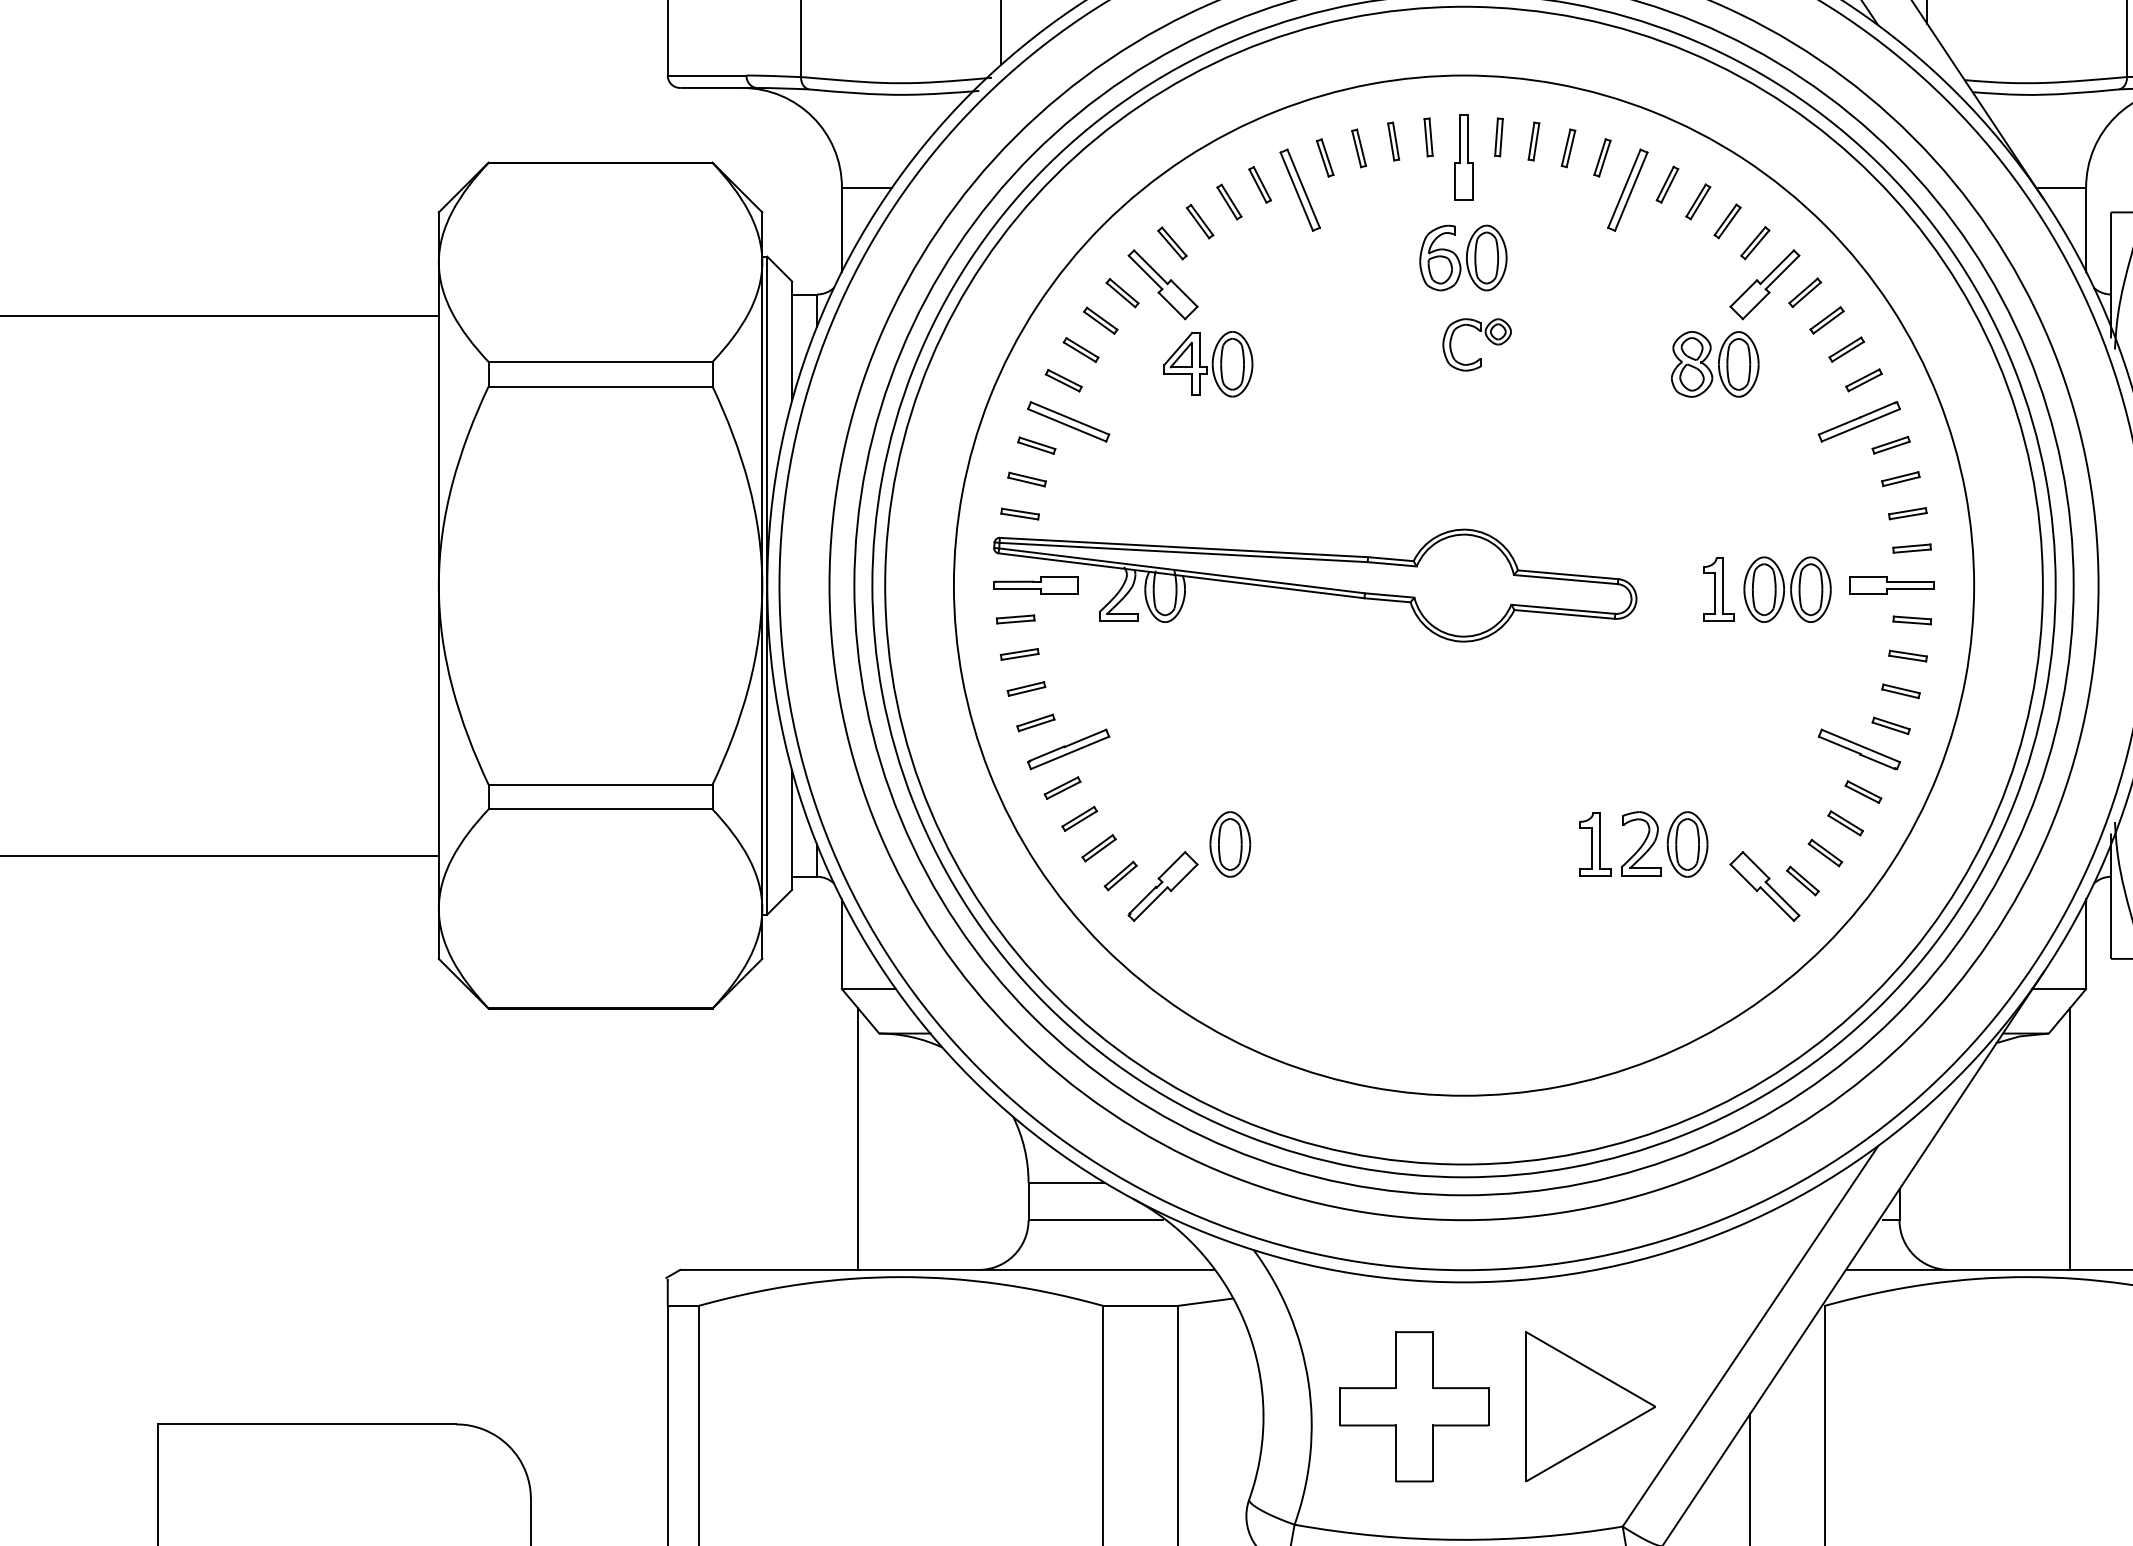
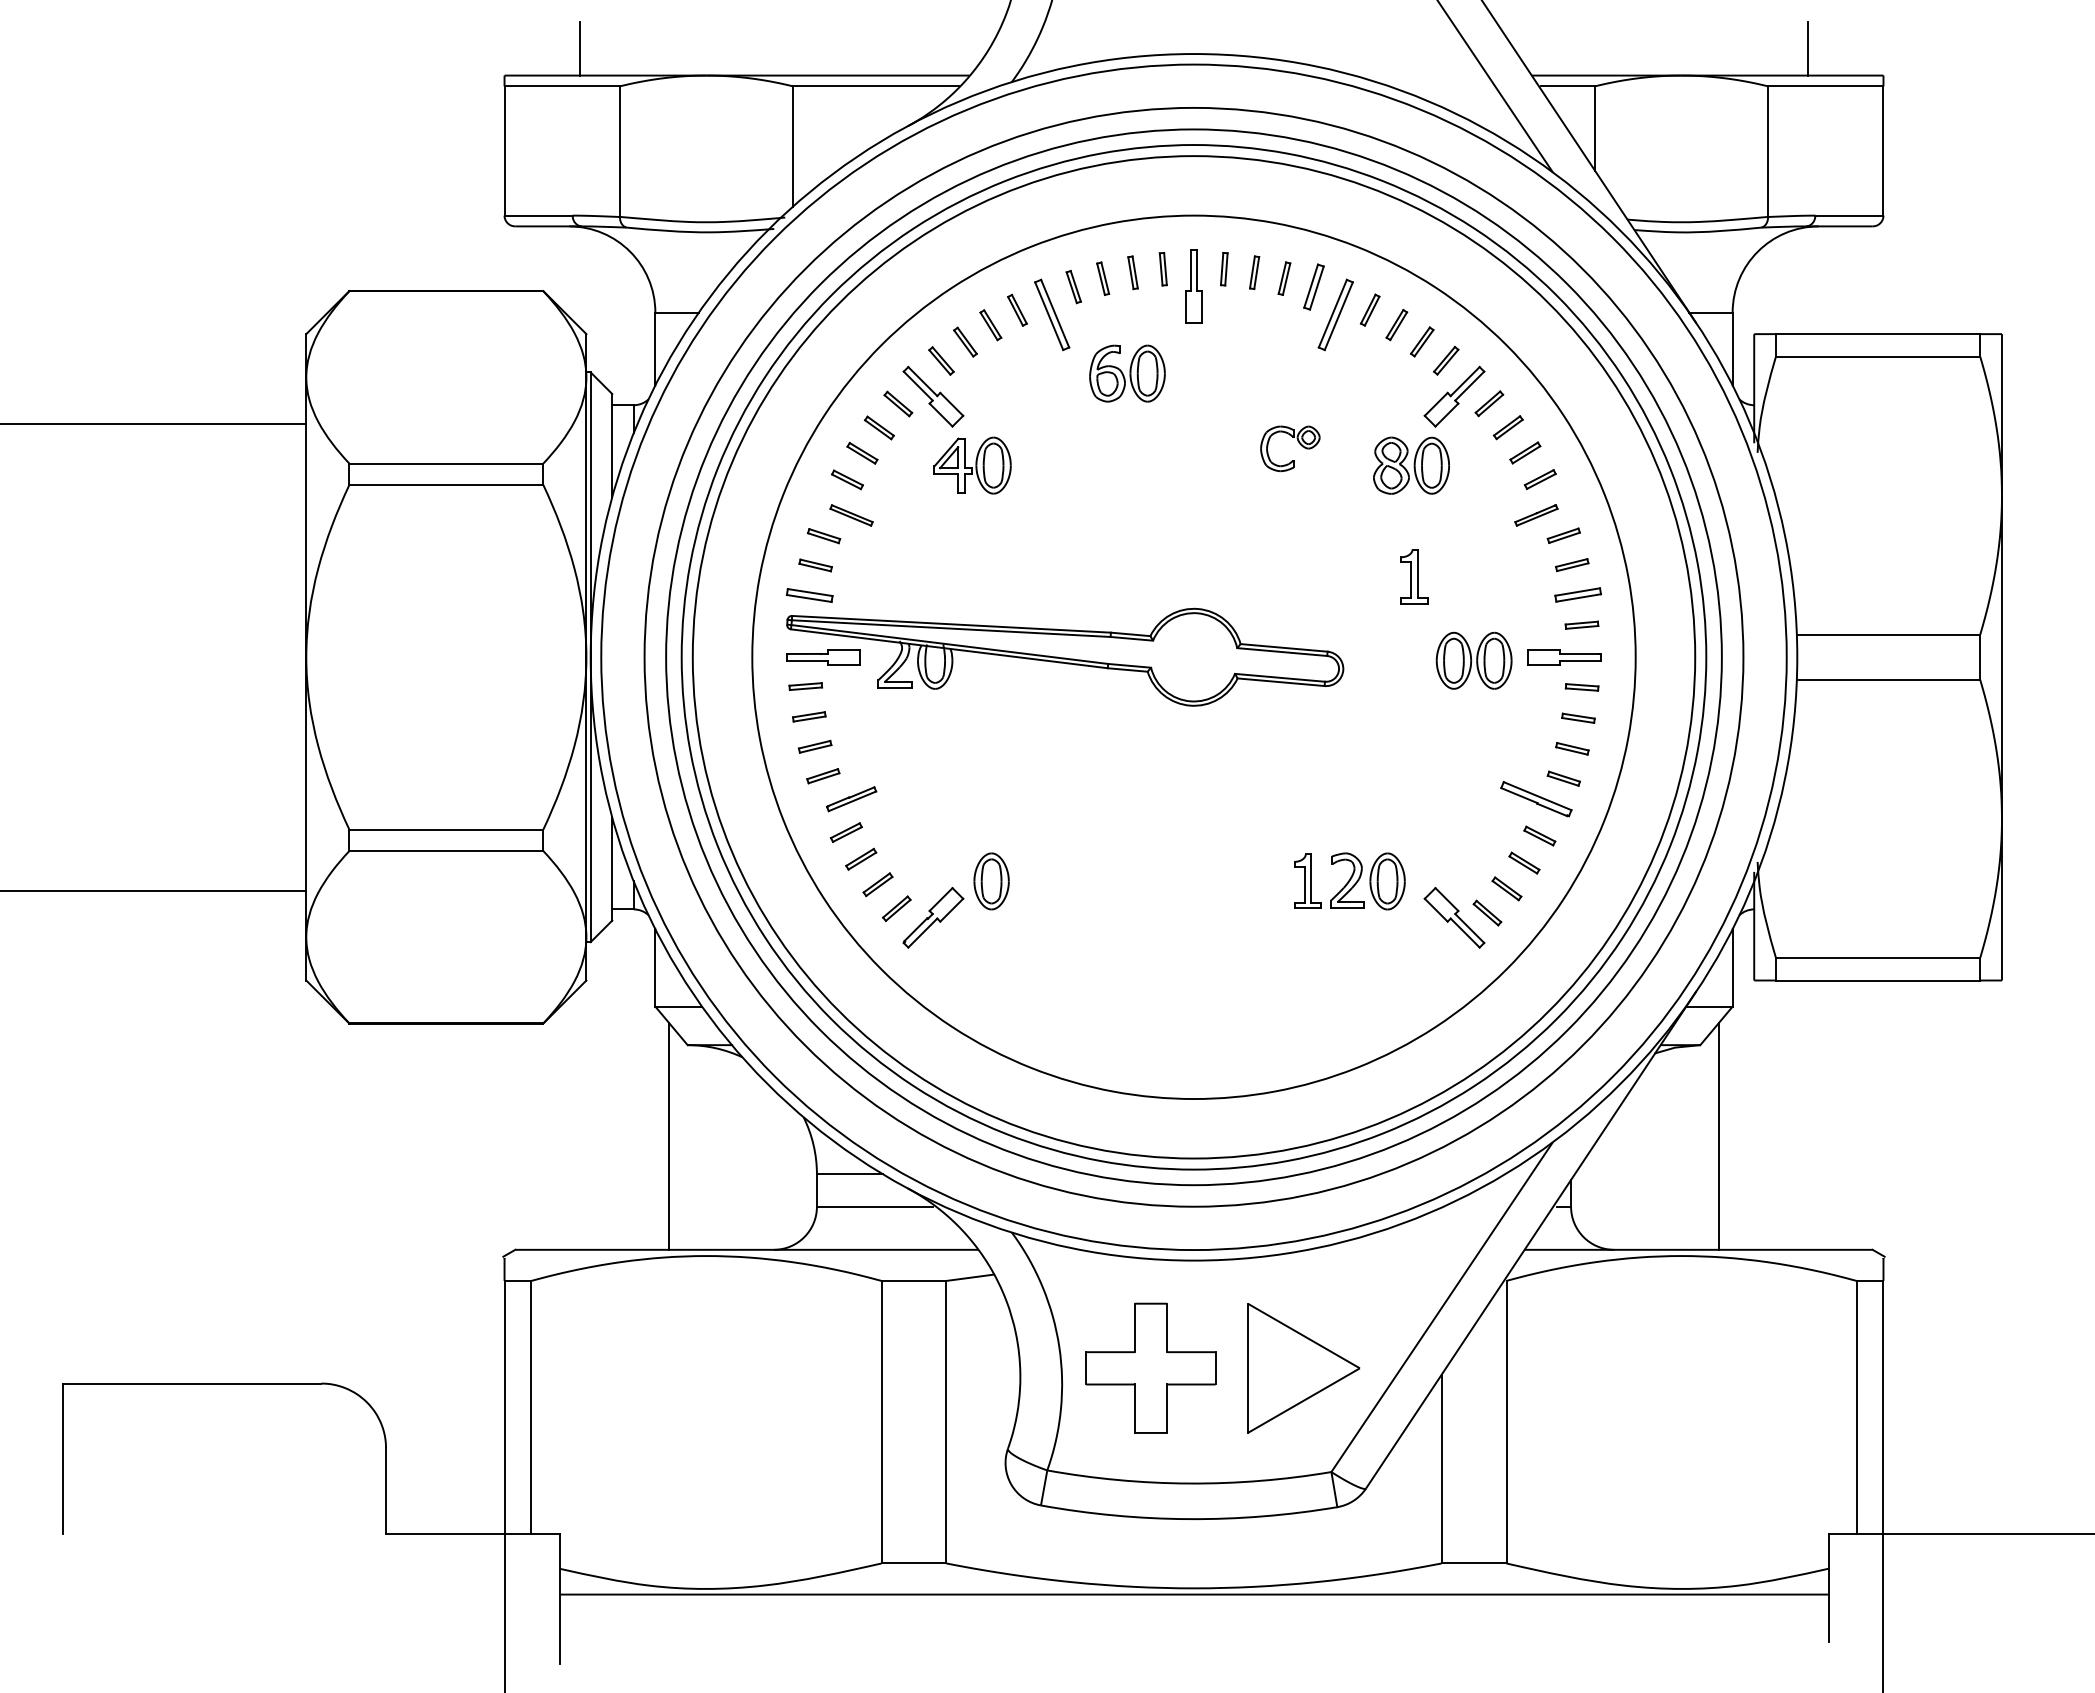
part: (1602, 157) -> (1313, 286), size x1.4
part: (1463, 257) -> (1127, 373), moved
part: (1487, 339) -> (1299, 444), moved
part: (1068, 421) -> (851, 515), size x0.6
part: (1859, 421) -> (1536, 515), size x0.6
part: (1019, 513) -> (809, 594), size x1.4
part: (1908, 513) -> (1578, 594), size x1.4
part: (1718, 589) -> (1414, 576), moved
part: (1068, 749) -> (851, 799), size x0.7

